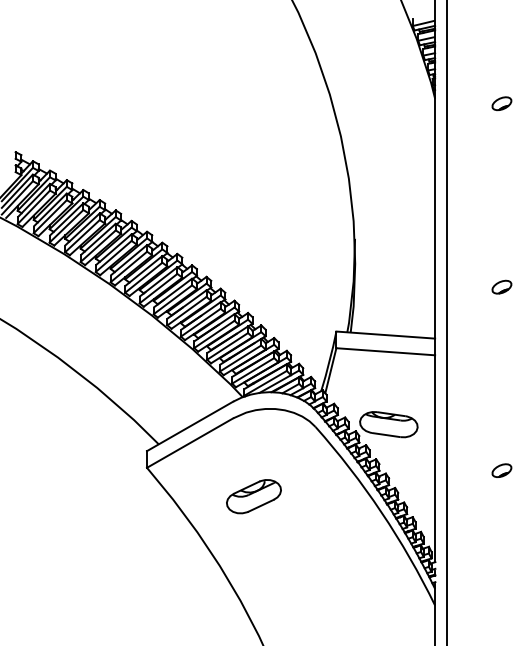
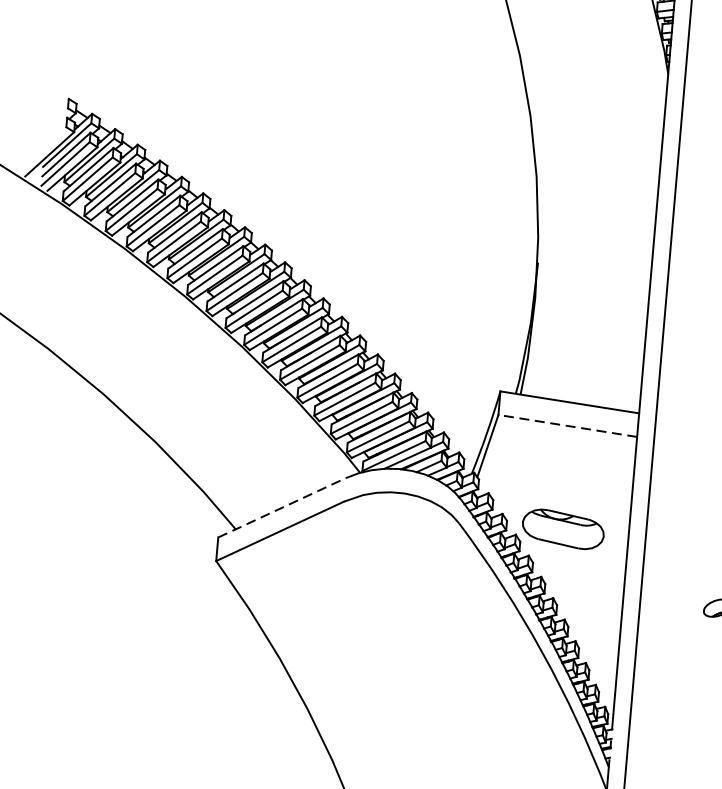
line: (385, 351) -> (567, 425), solid -> dashed
line: (190, 426) -> (282, 507), solid -> dashed
part: (253, 496) -> (363, 614), removed

